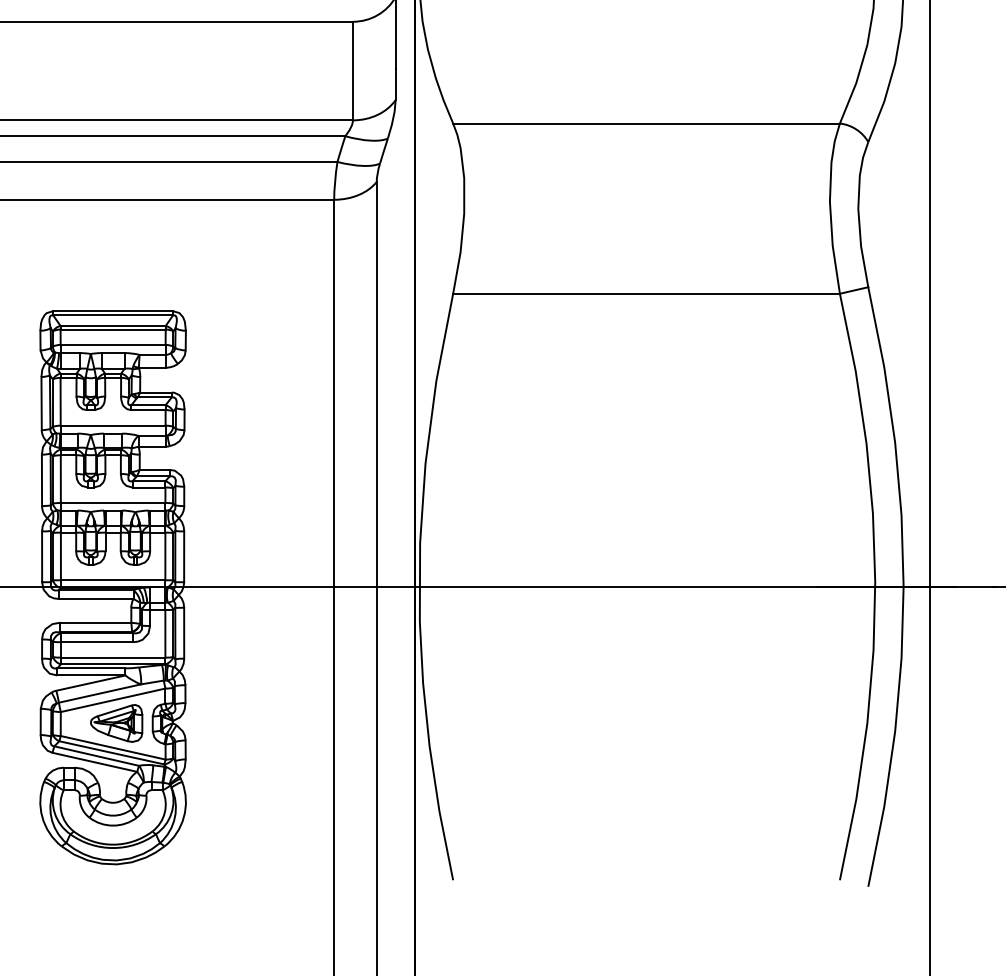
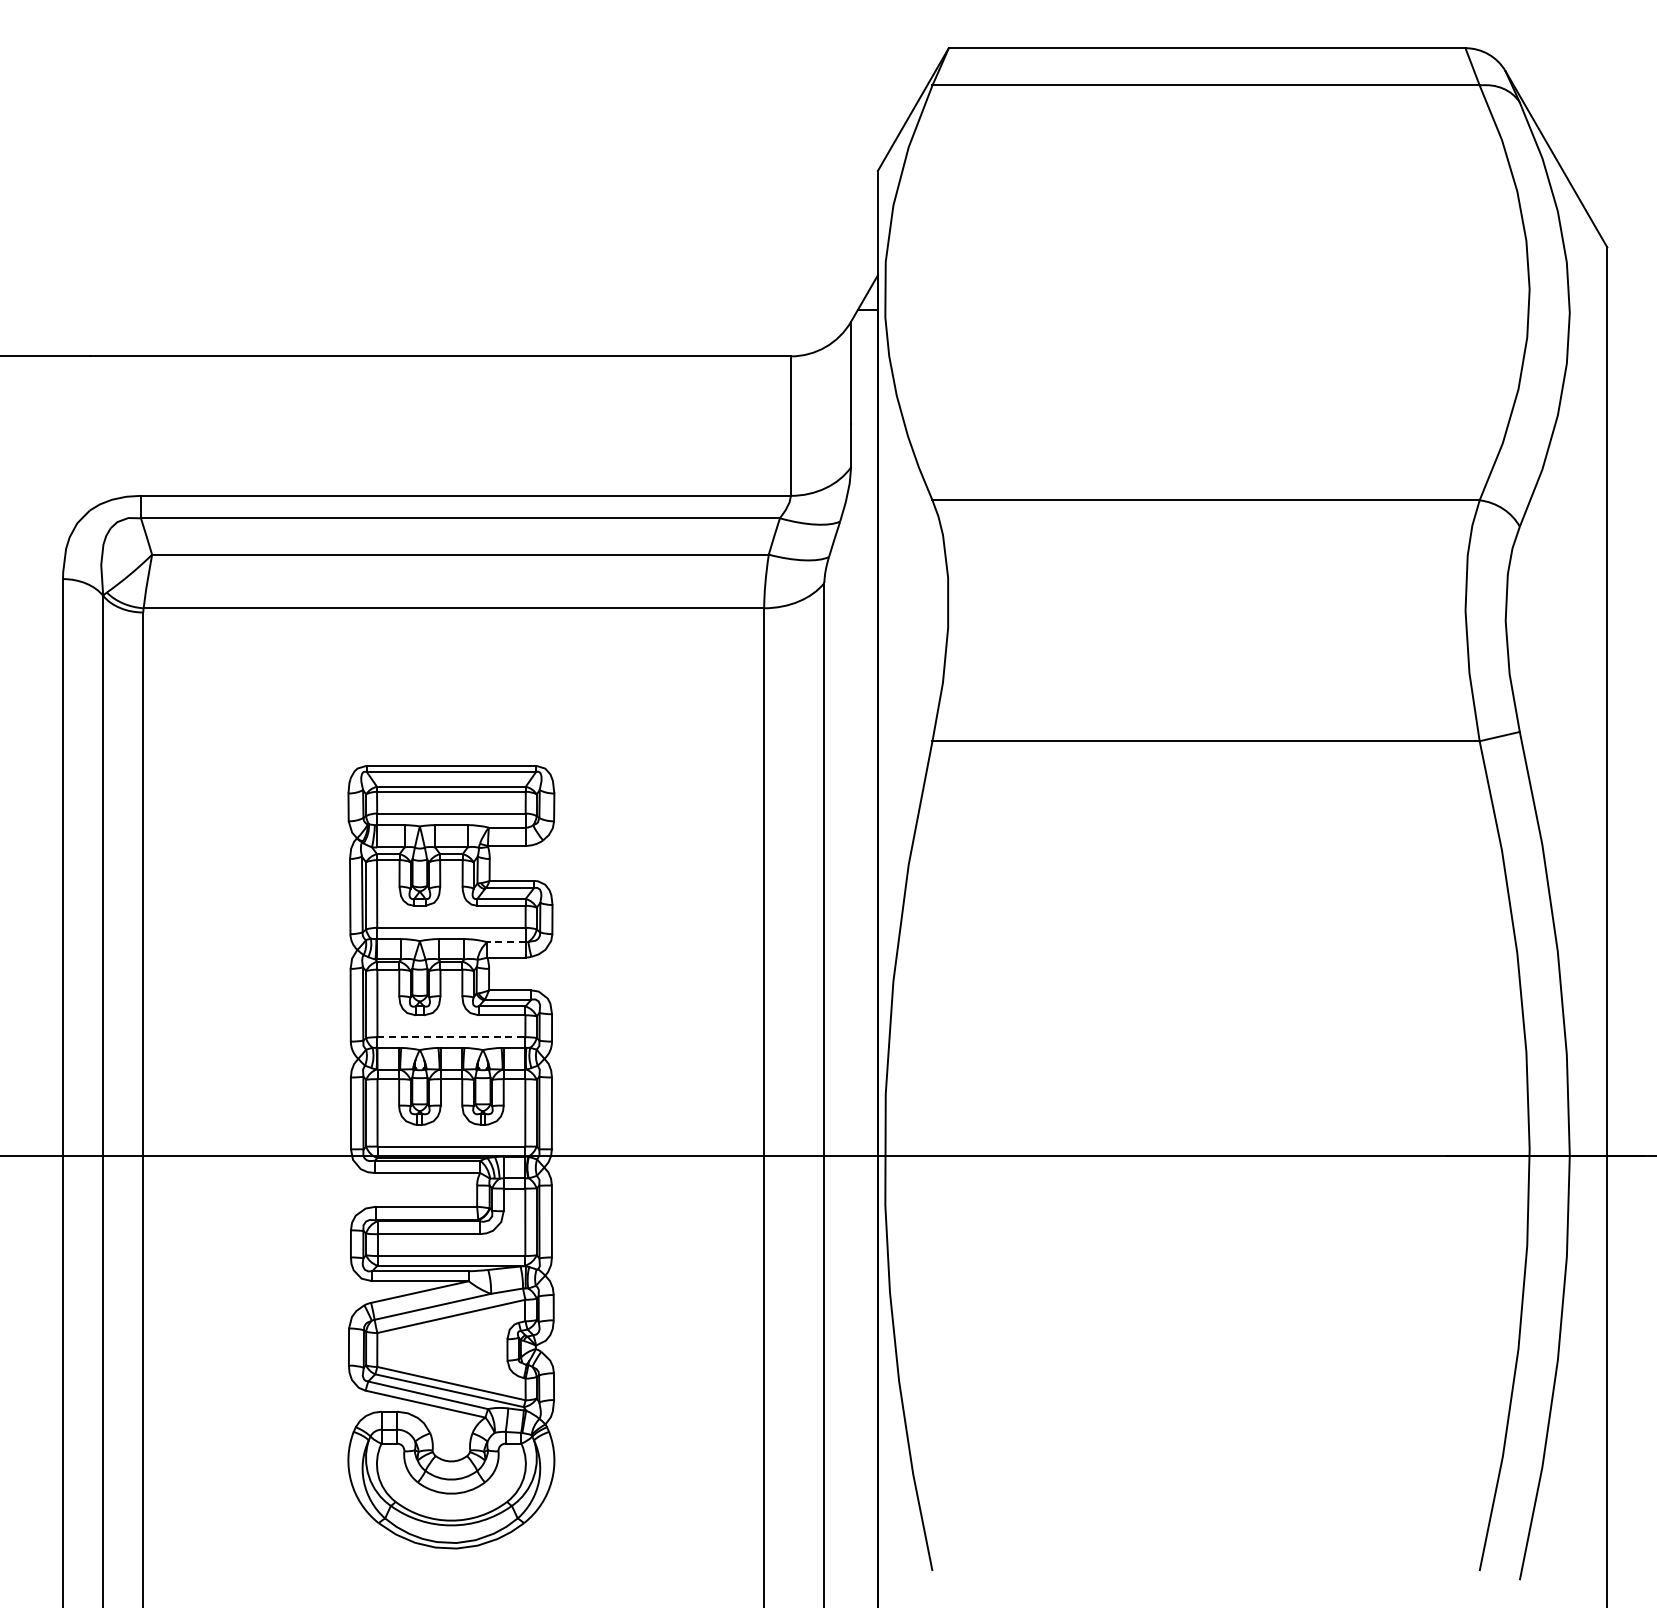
line: (151, 436) -> (505, 942), solid -> dashed
line: (113, 503) -> (451, 1037), solid -> dashed
part: (116, 723) -> (456, 1349), removed

